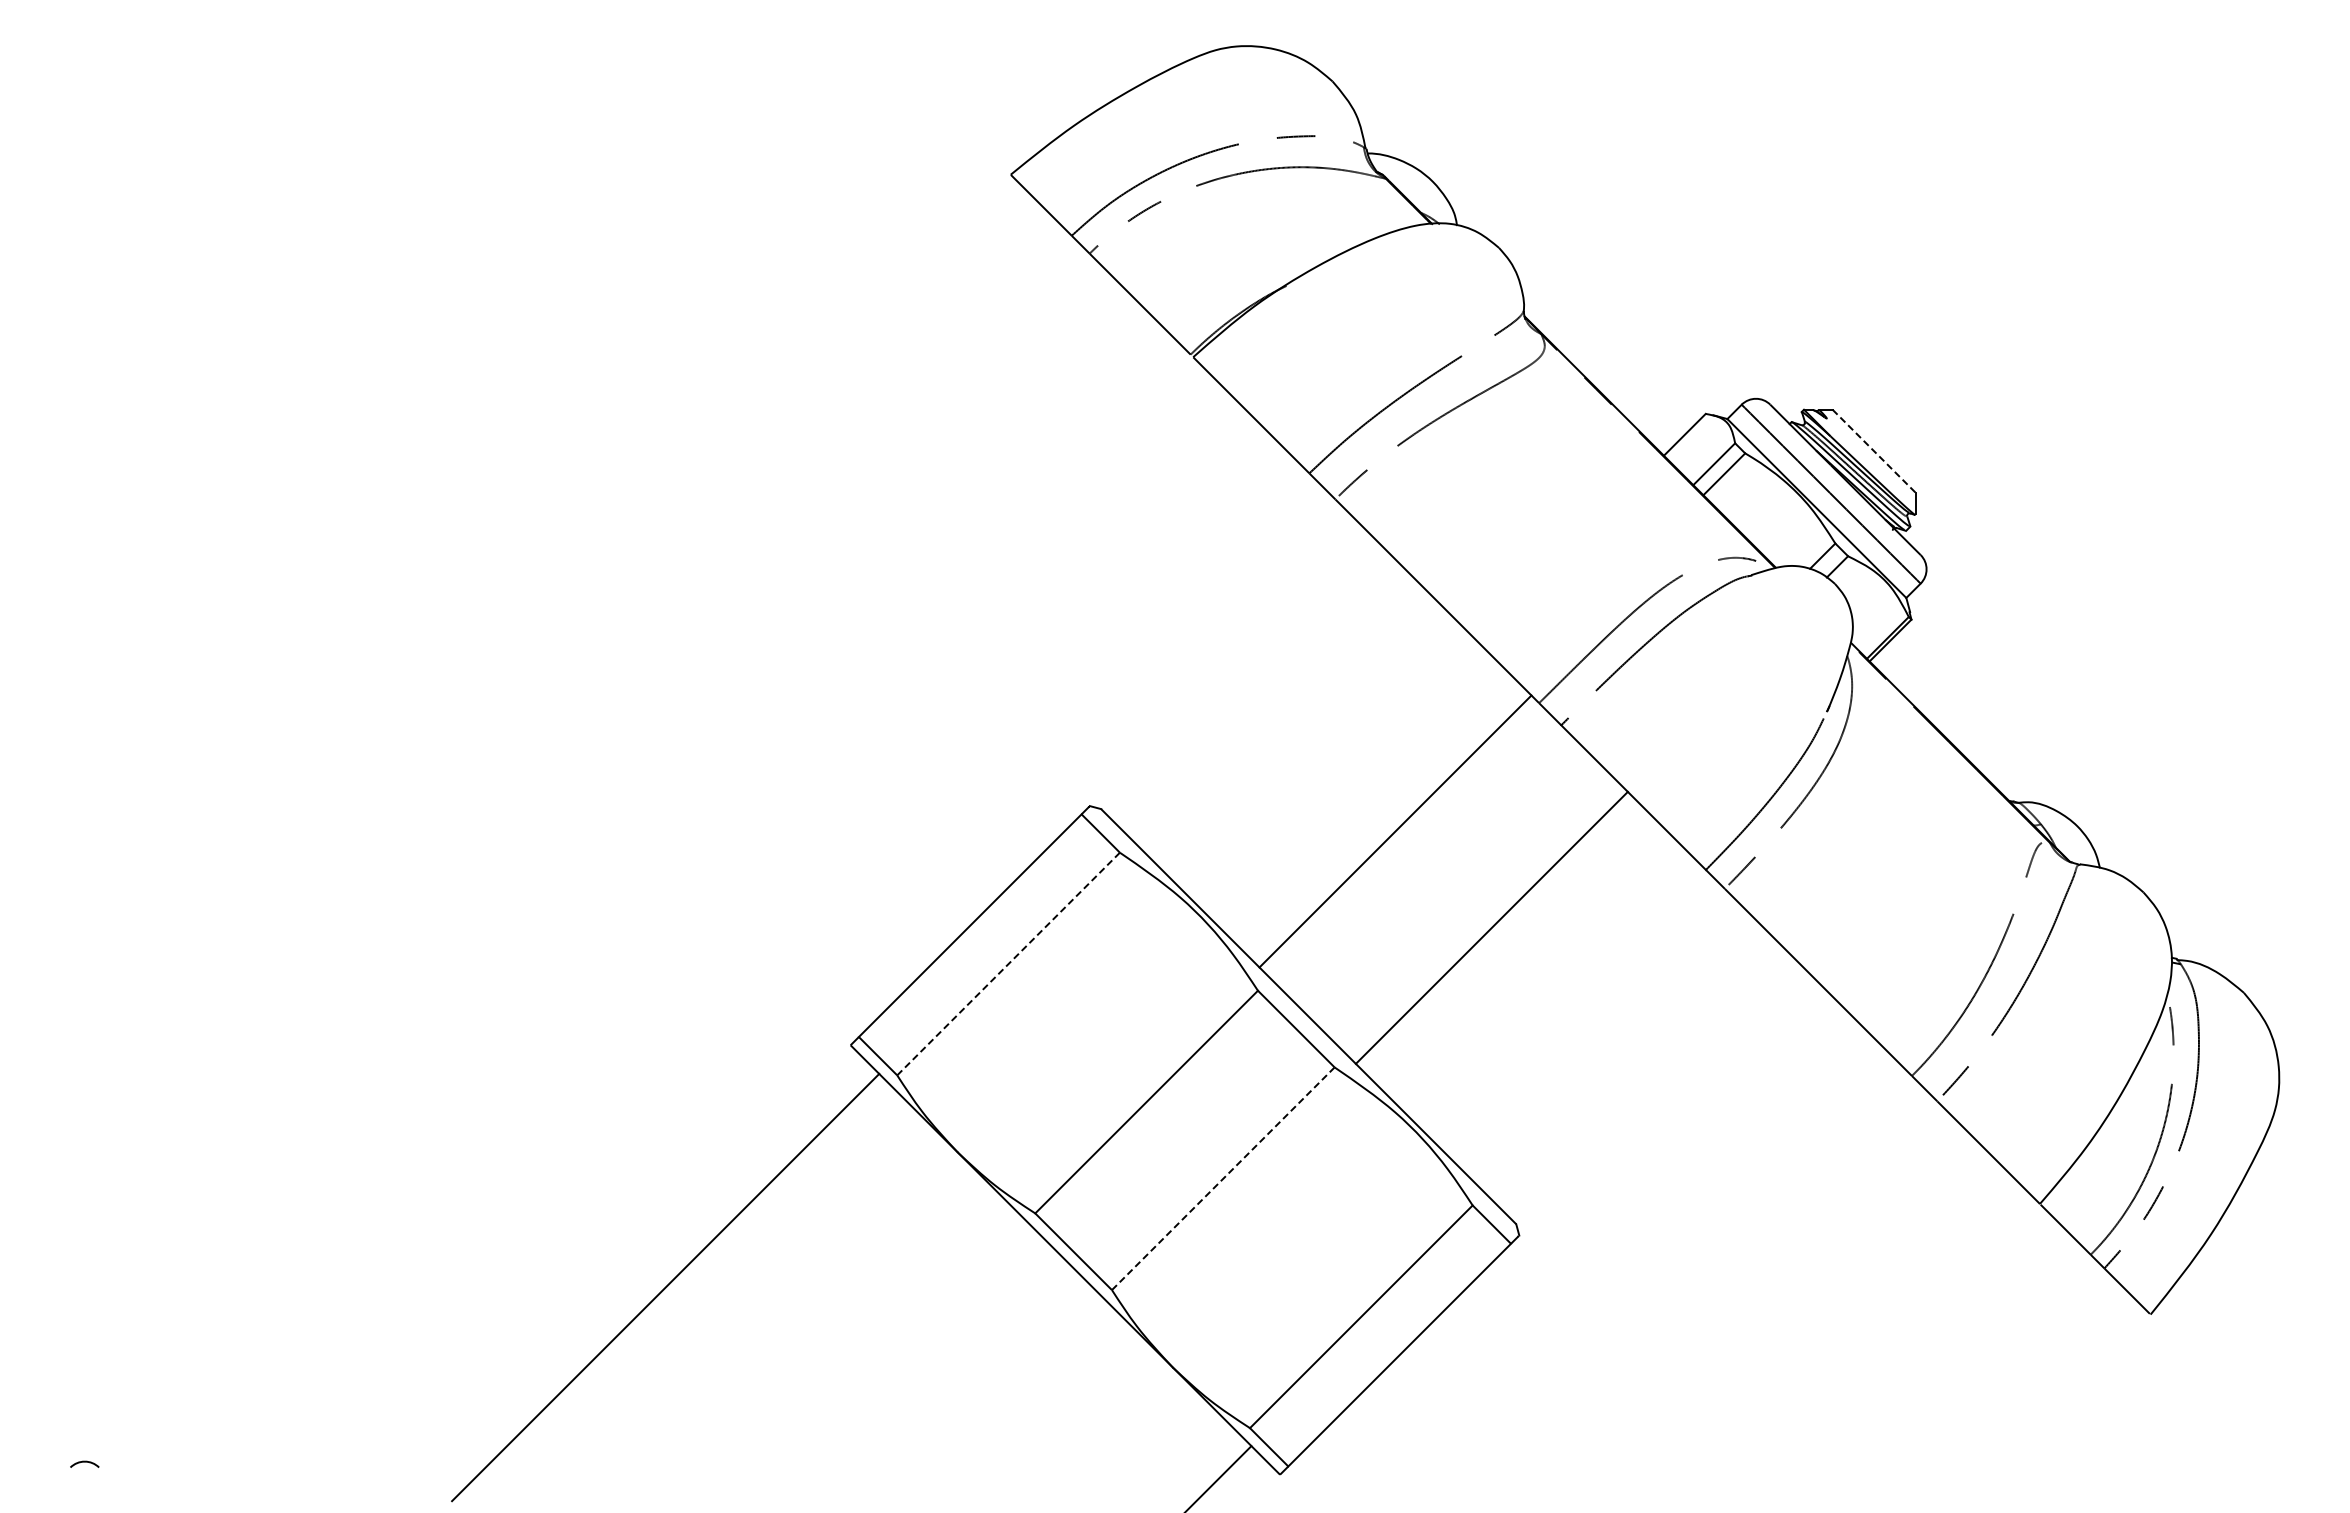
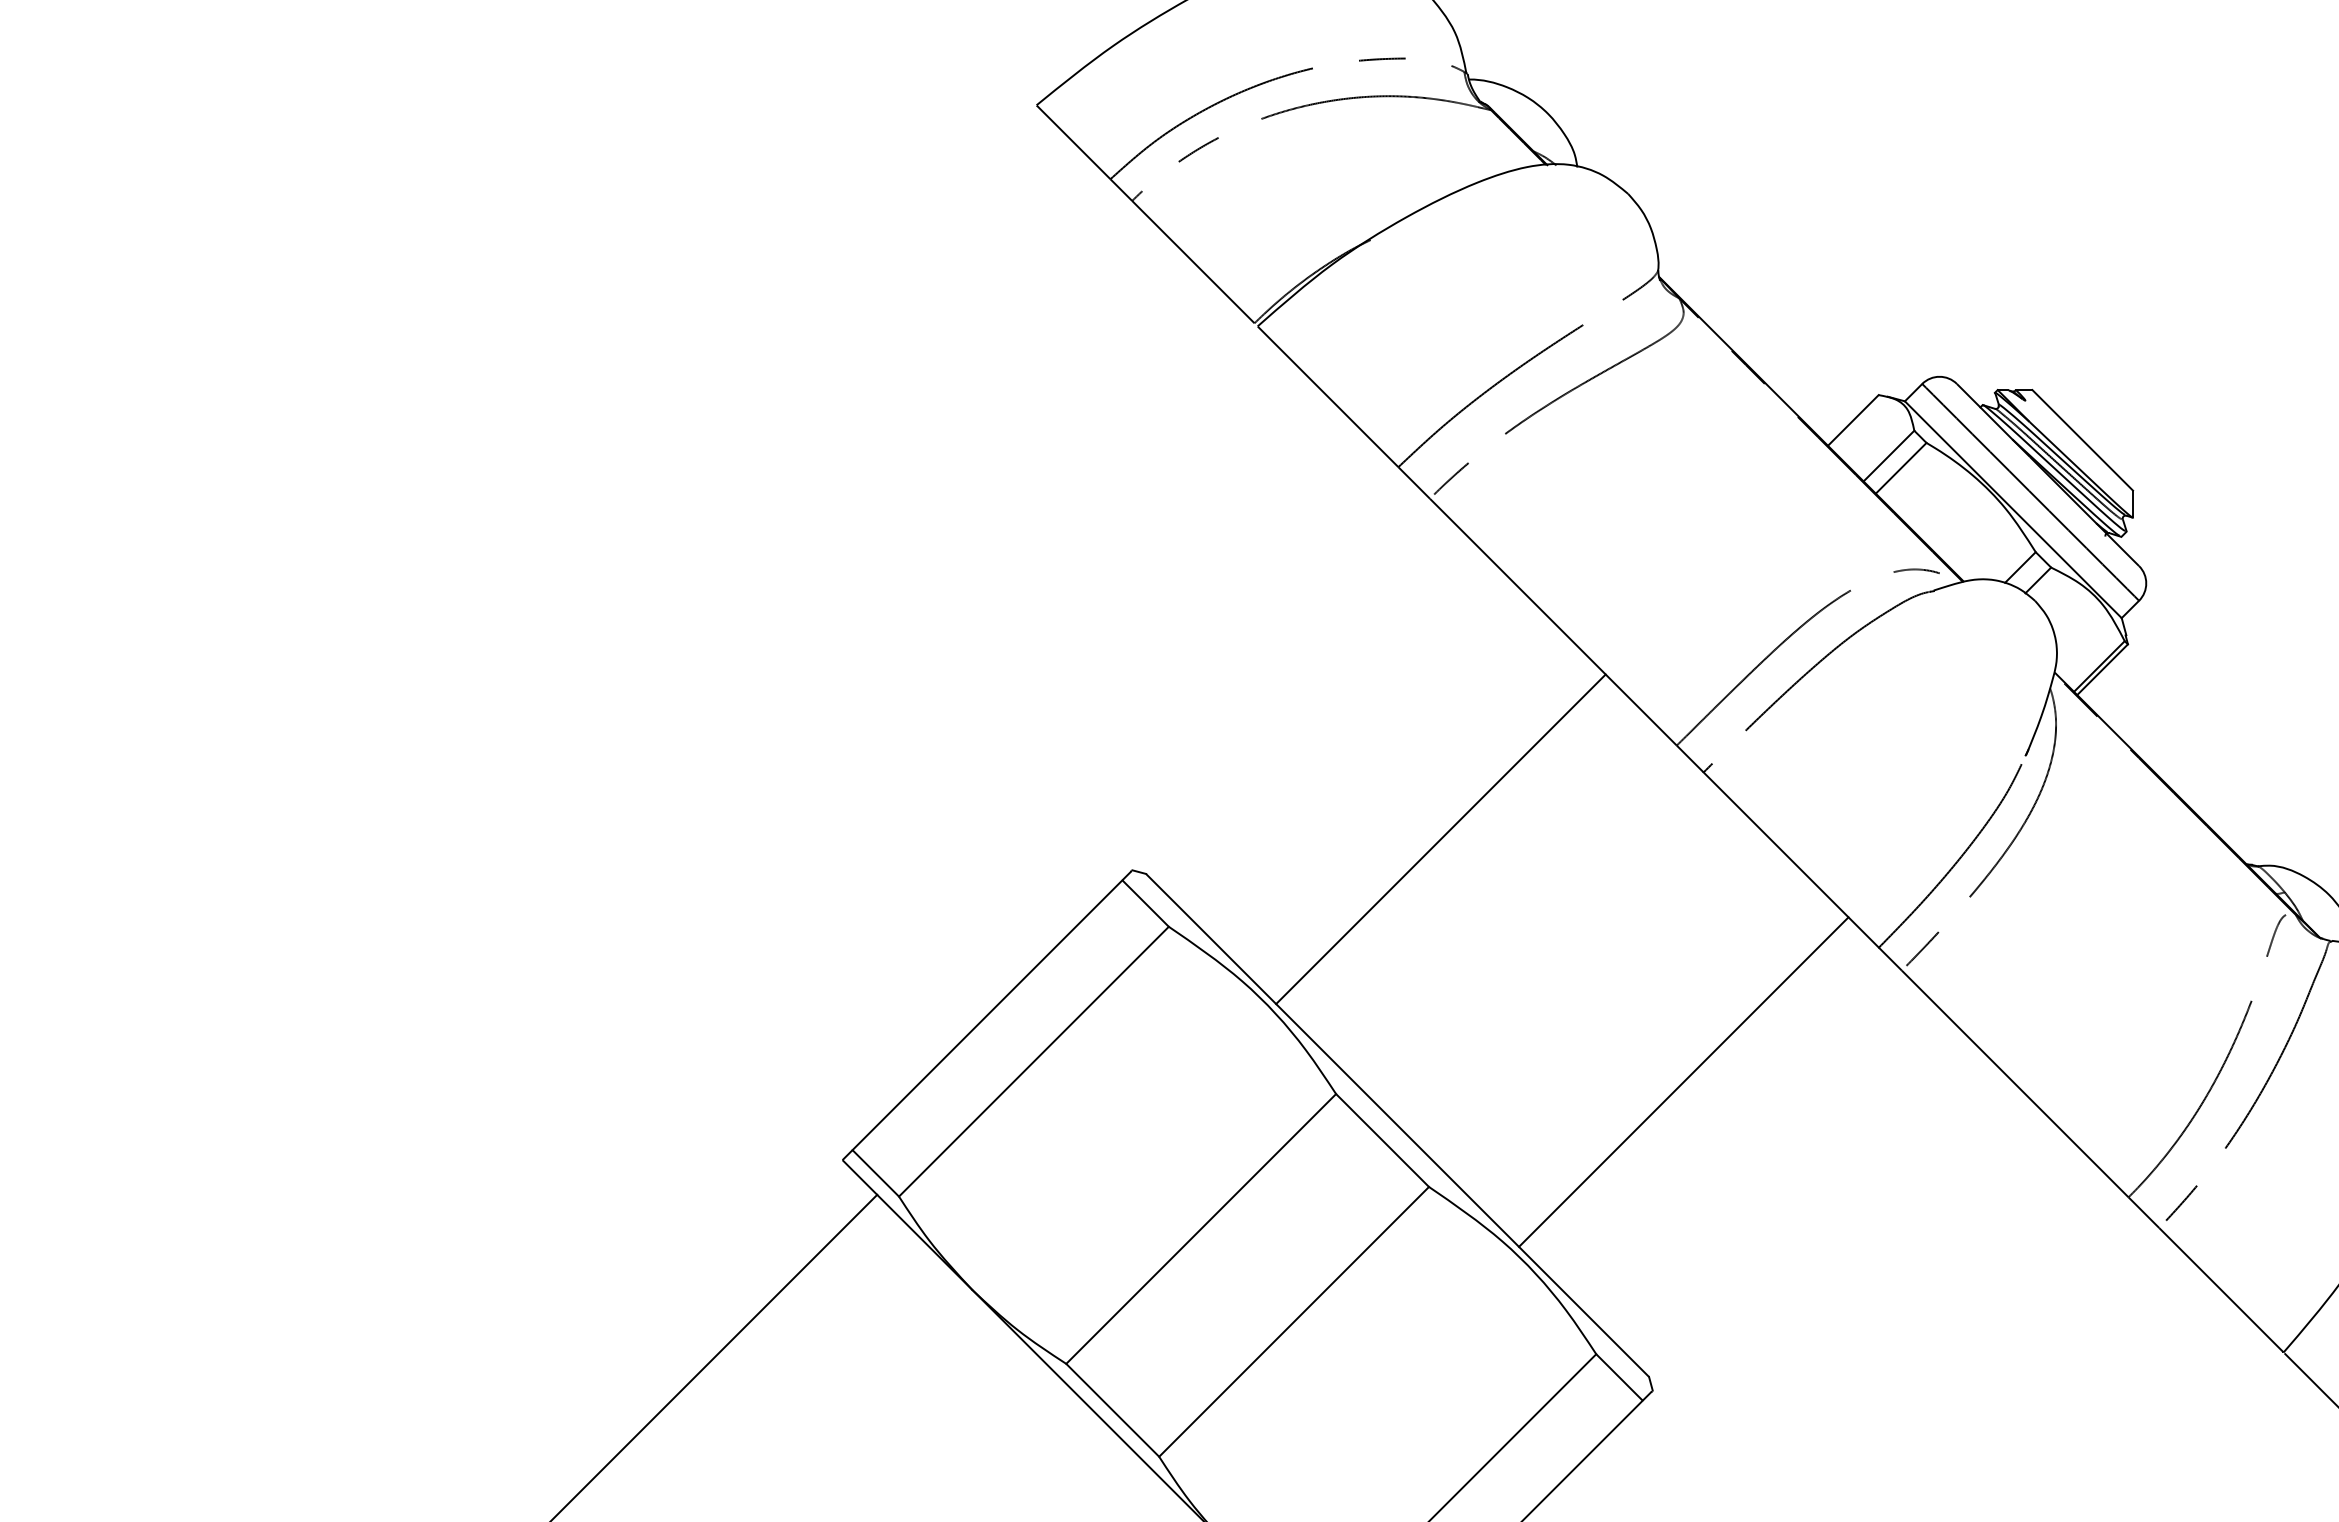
line: (1874, 451) -> (2083, 440), dashed -> solid
line: (1395, 831) -> (1440, 839), moved
line: (1491, 927) -> (1683, 1081), moved
line: (1008, 963) -> (1033, 1061), dashed -> solid
line: (1223, 1178) -> (1294, 1321), dashed -> solid

